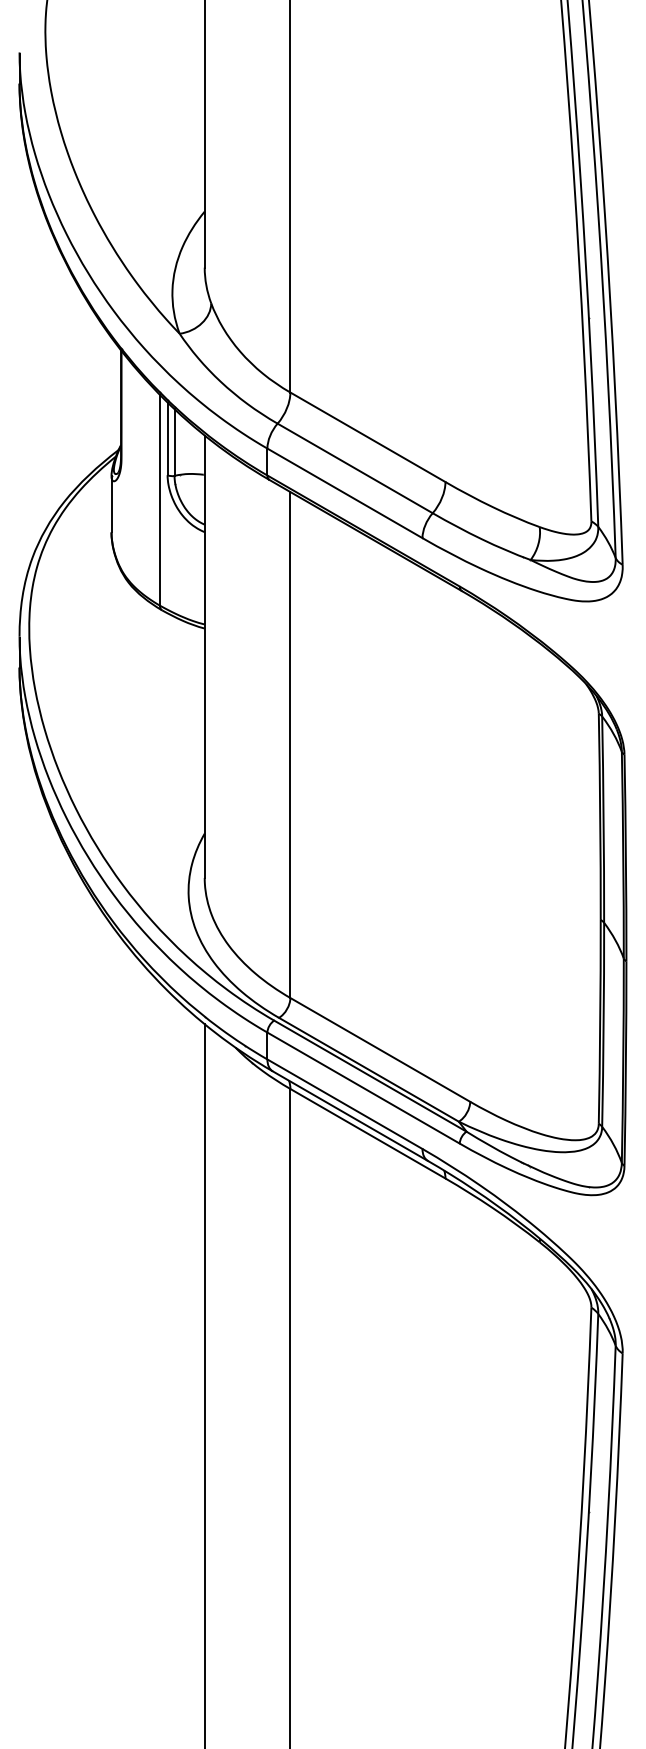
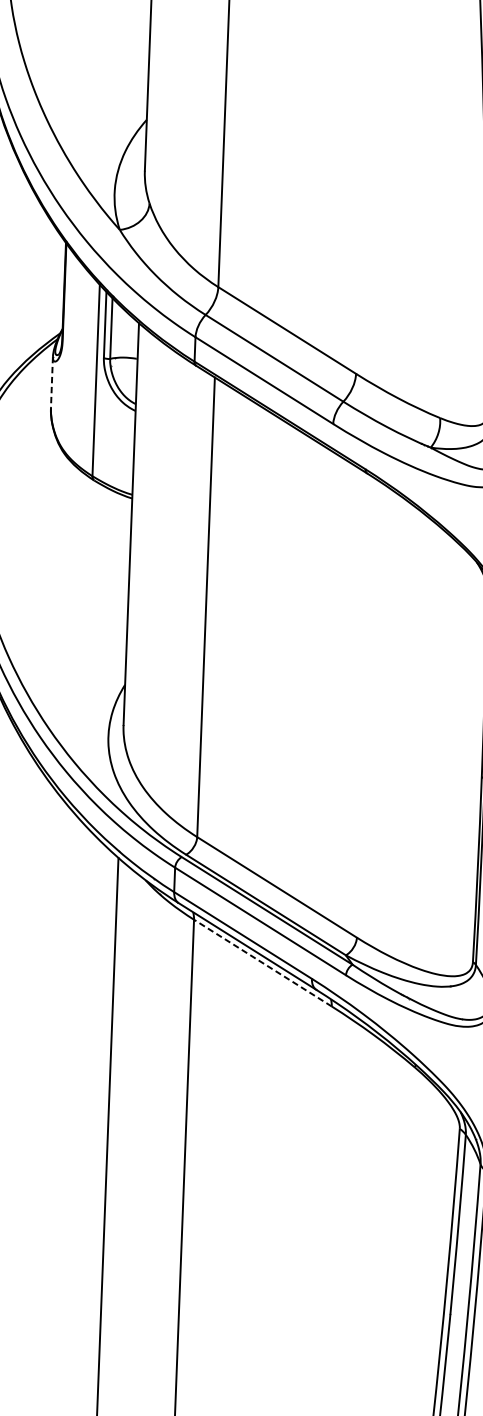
line: (111, 504) -> (51, 382), solid -> dashed
line: (367, 1133) -> (262, 962), solid -> dashed

